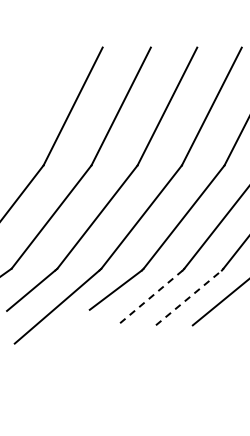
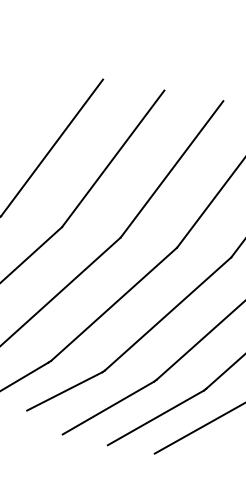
line: (151, 296) -> (108, 407), dashed -> solid
line: (188, 297) -> (155, 417), dashed -> solid

